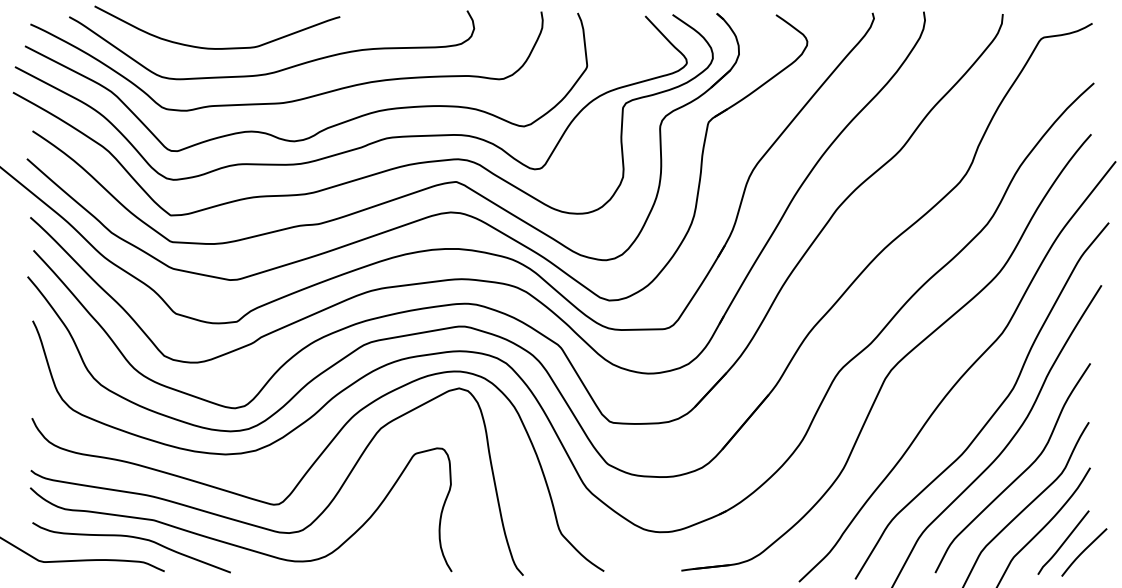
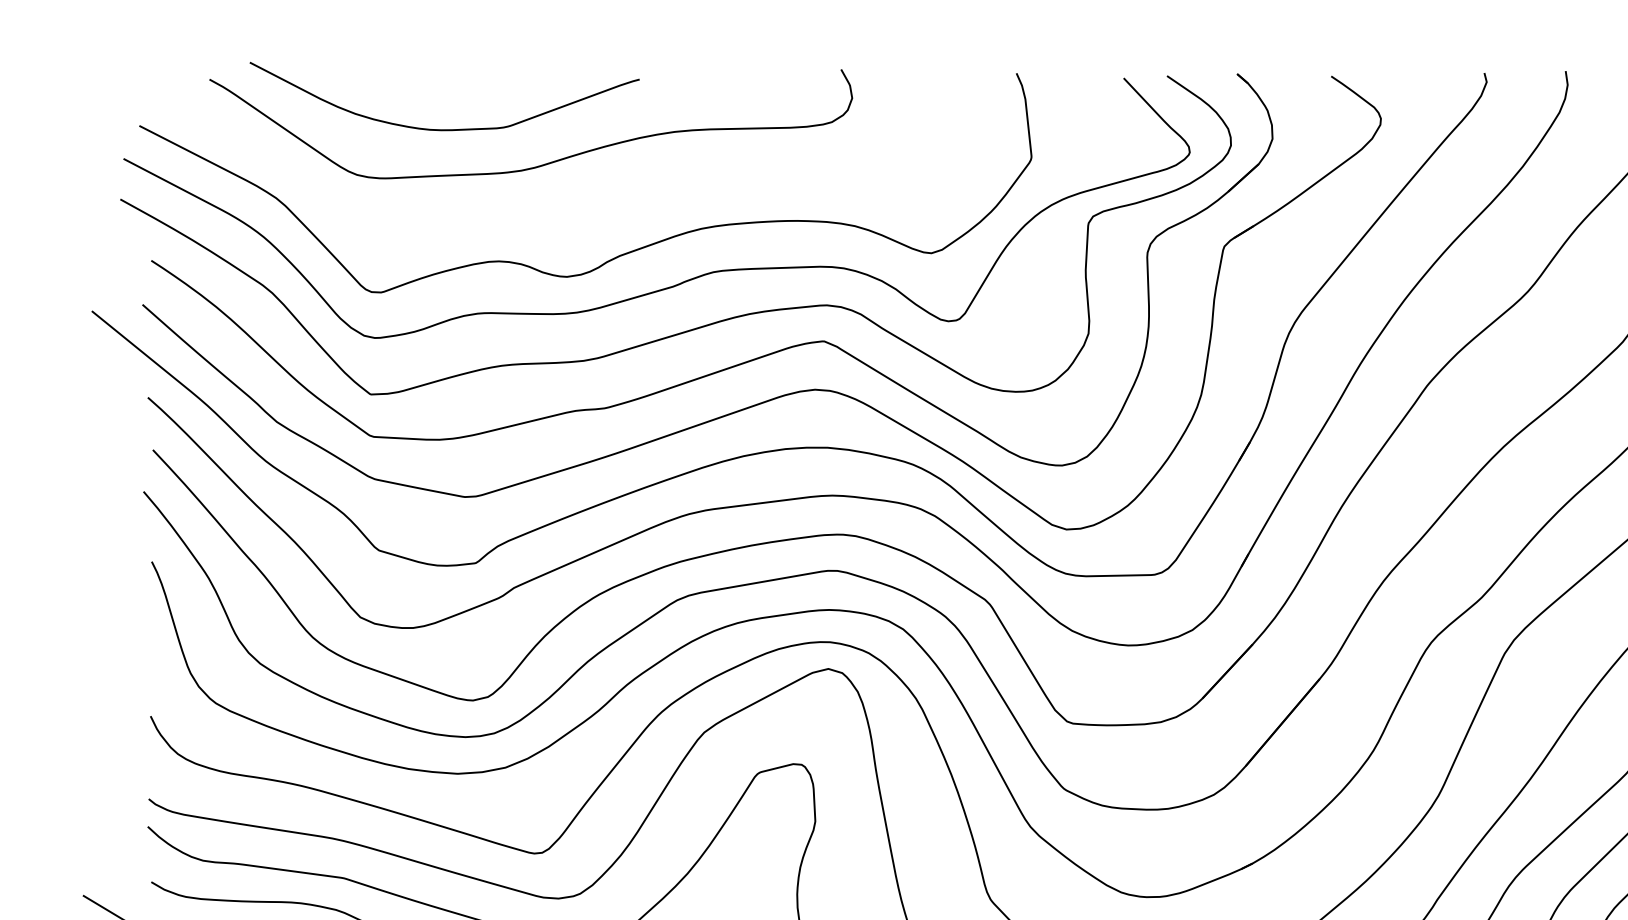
curve: (295, 99) -> (568, 210), removed

